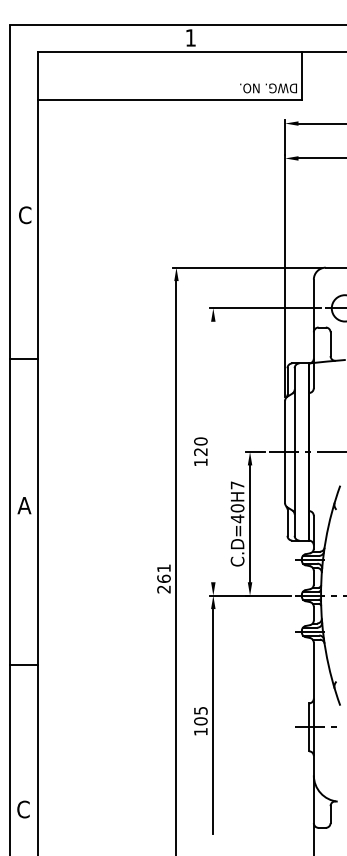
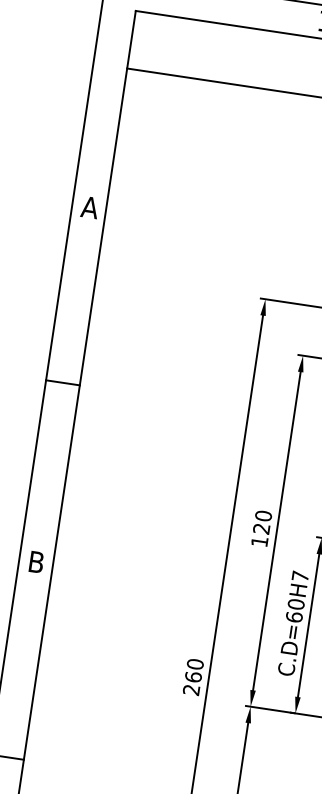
text: (24, 215) -> (89, 207), C -> A
line: (213, 451) -> (277, 530), added
text: (24, 505) -> (36, 562), A -> B
text: (237, 518) -> (294, 616), C.D=40H7 -> C.D=60H7
text: (163, 568) -> (194, 664), 261 -> 260

